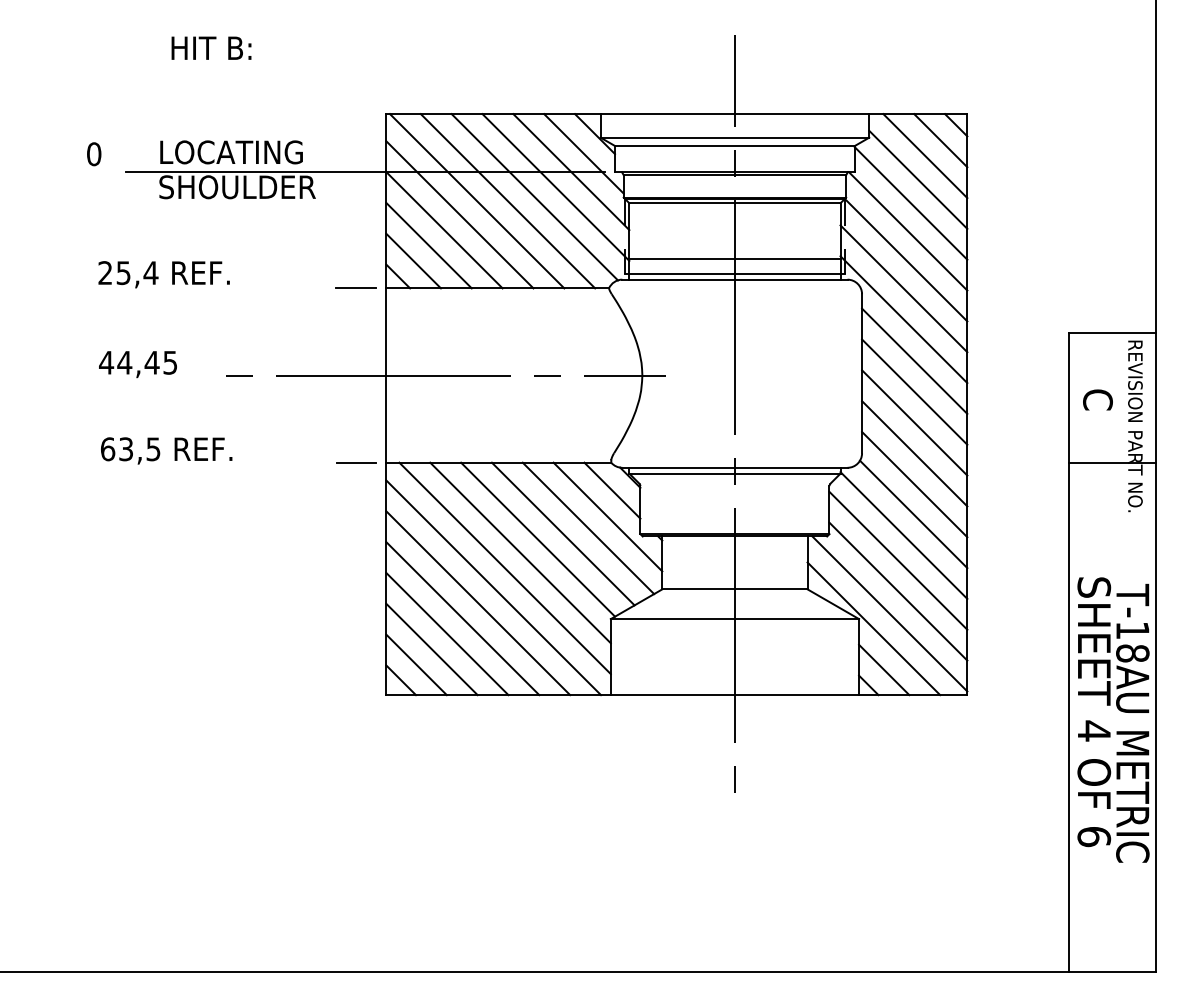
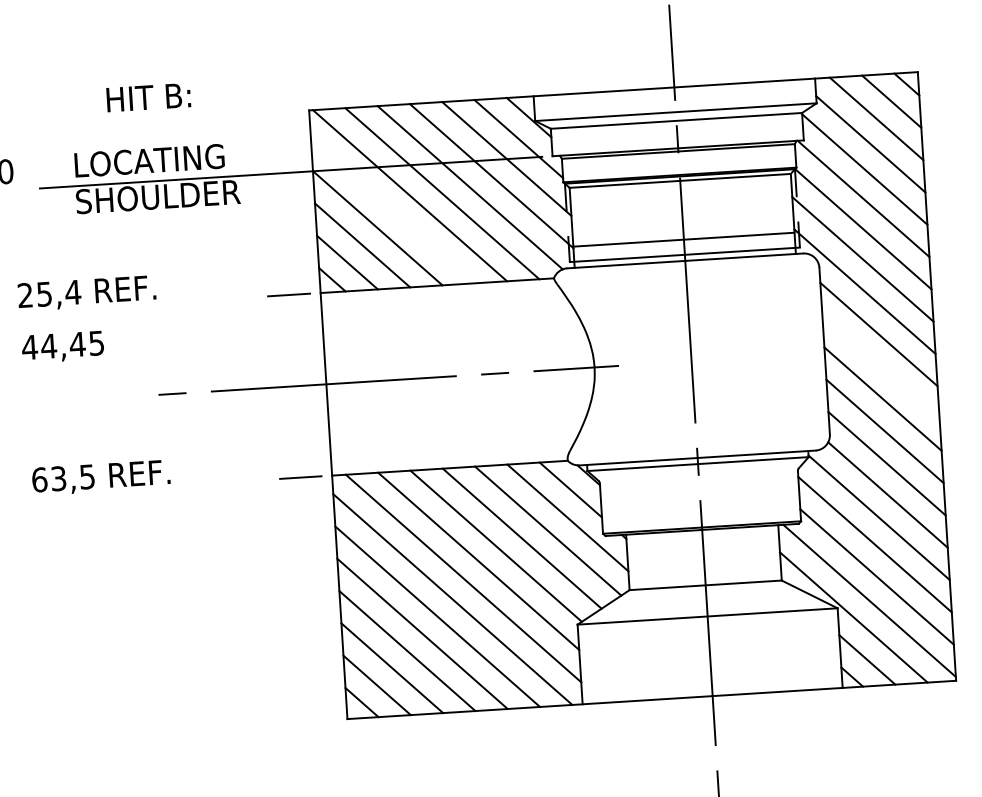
text: (211, 47) -> (148, 96), moved
line: (459, 214) -> (392, 210), removed
text: (137, 364) -> (62, 347), moved
line: (914, 391) -> (880, 366), removed

